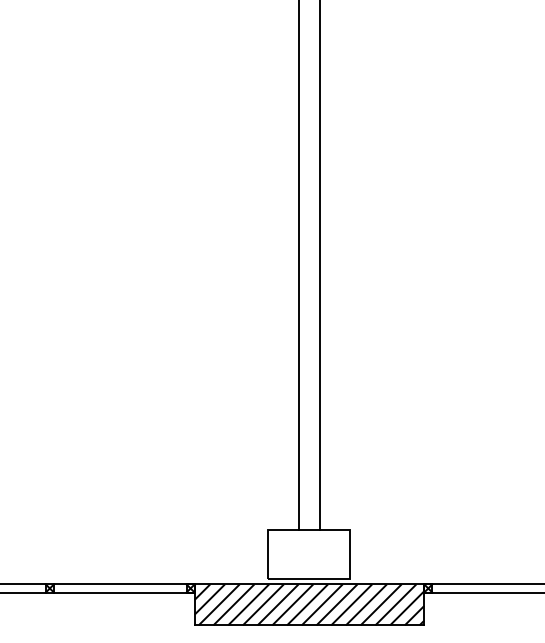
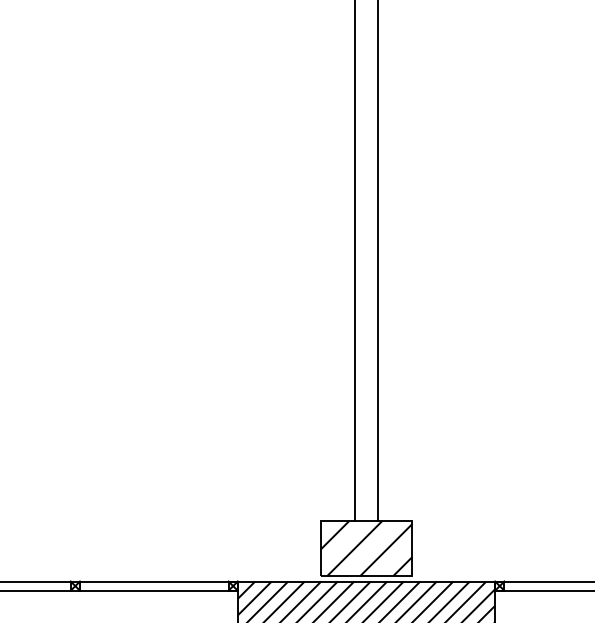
hatch: (309, 554) -> (366, 547), added

